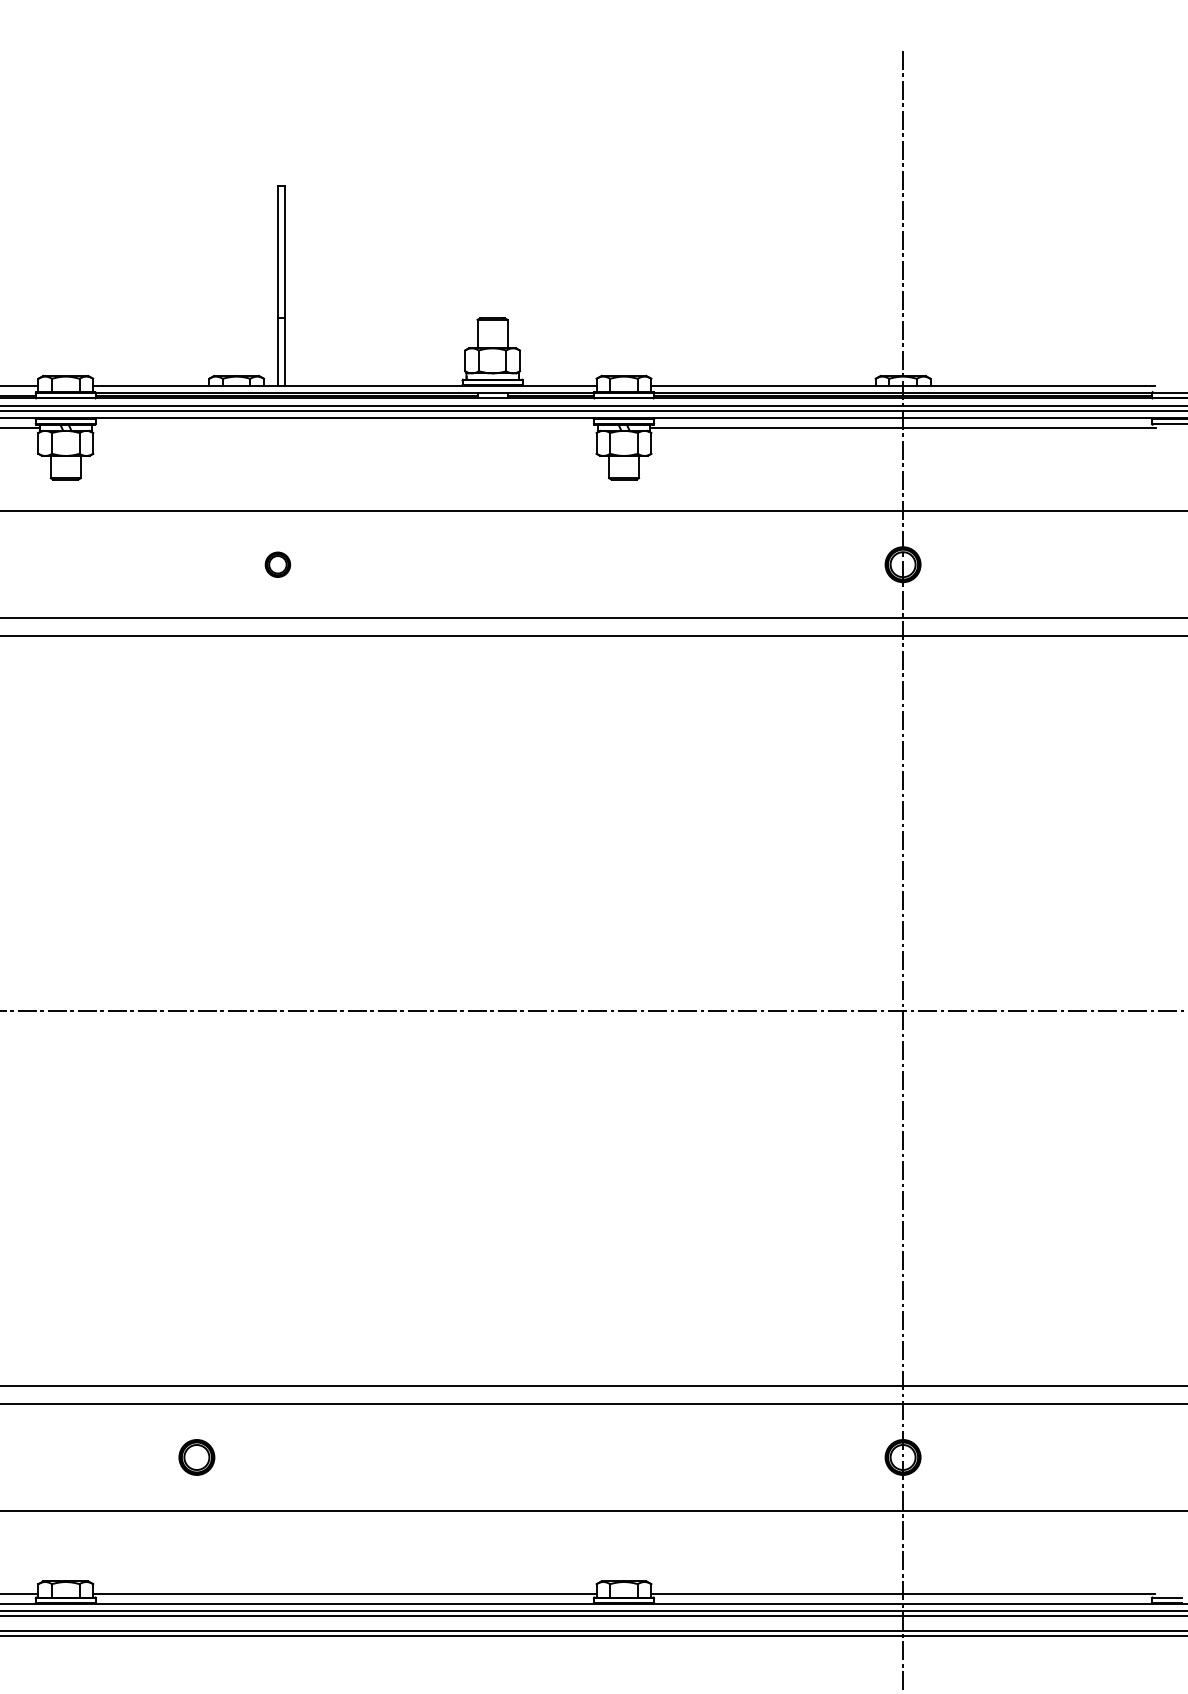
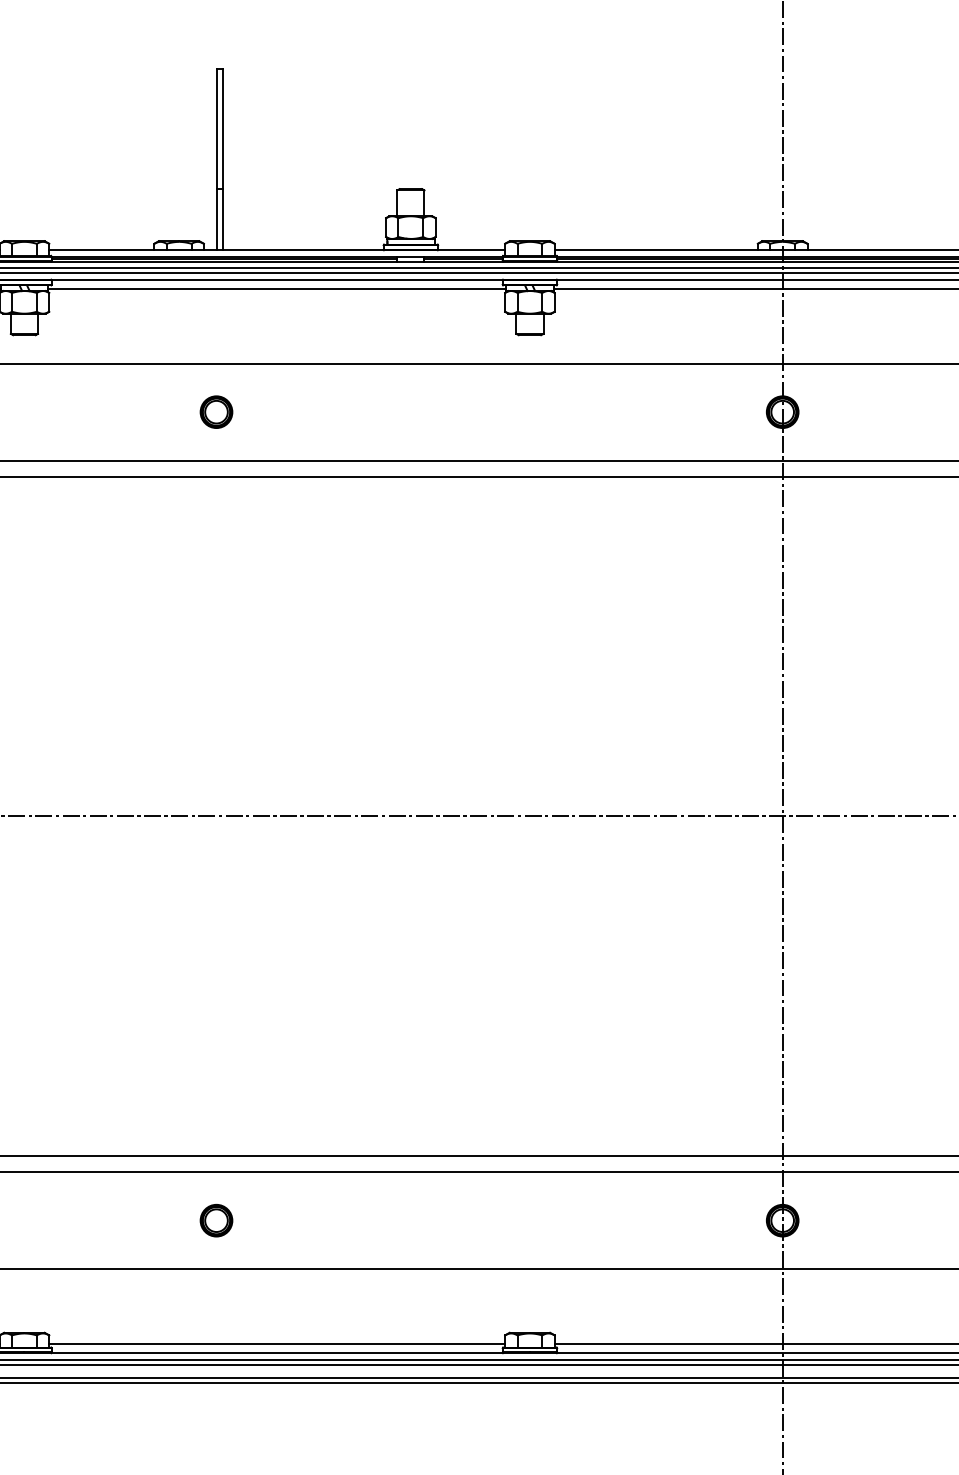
line: (344, 428) -> (276, 288), added
part: (277, 564) -> (216, 412), size x1.43
part: (196, 1457) -> (216, 1220), moved

